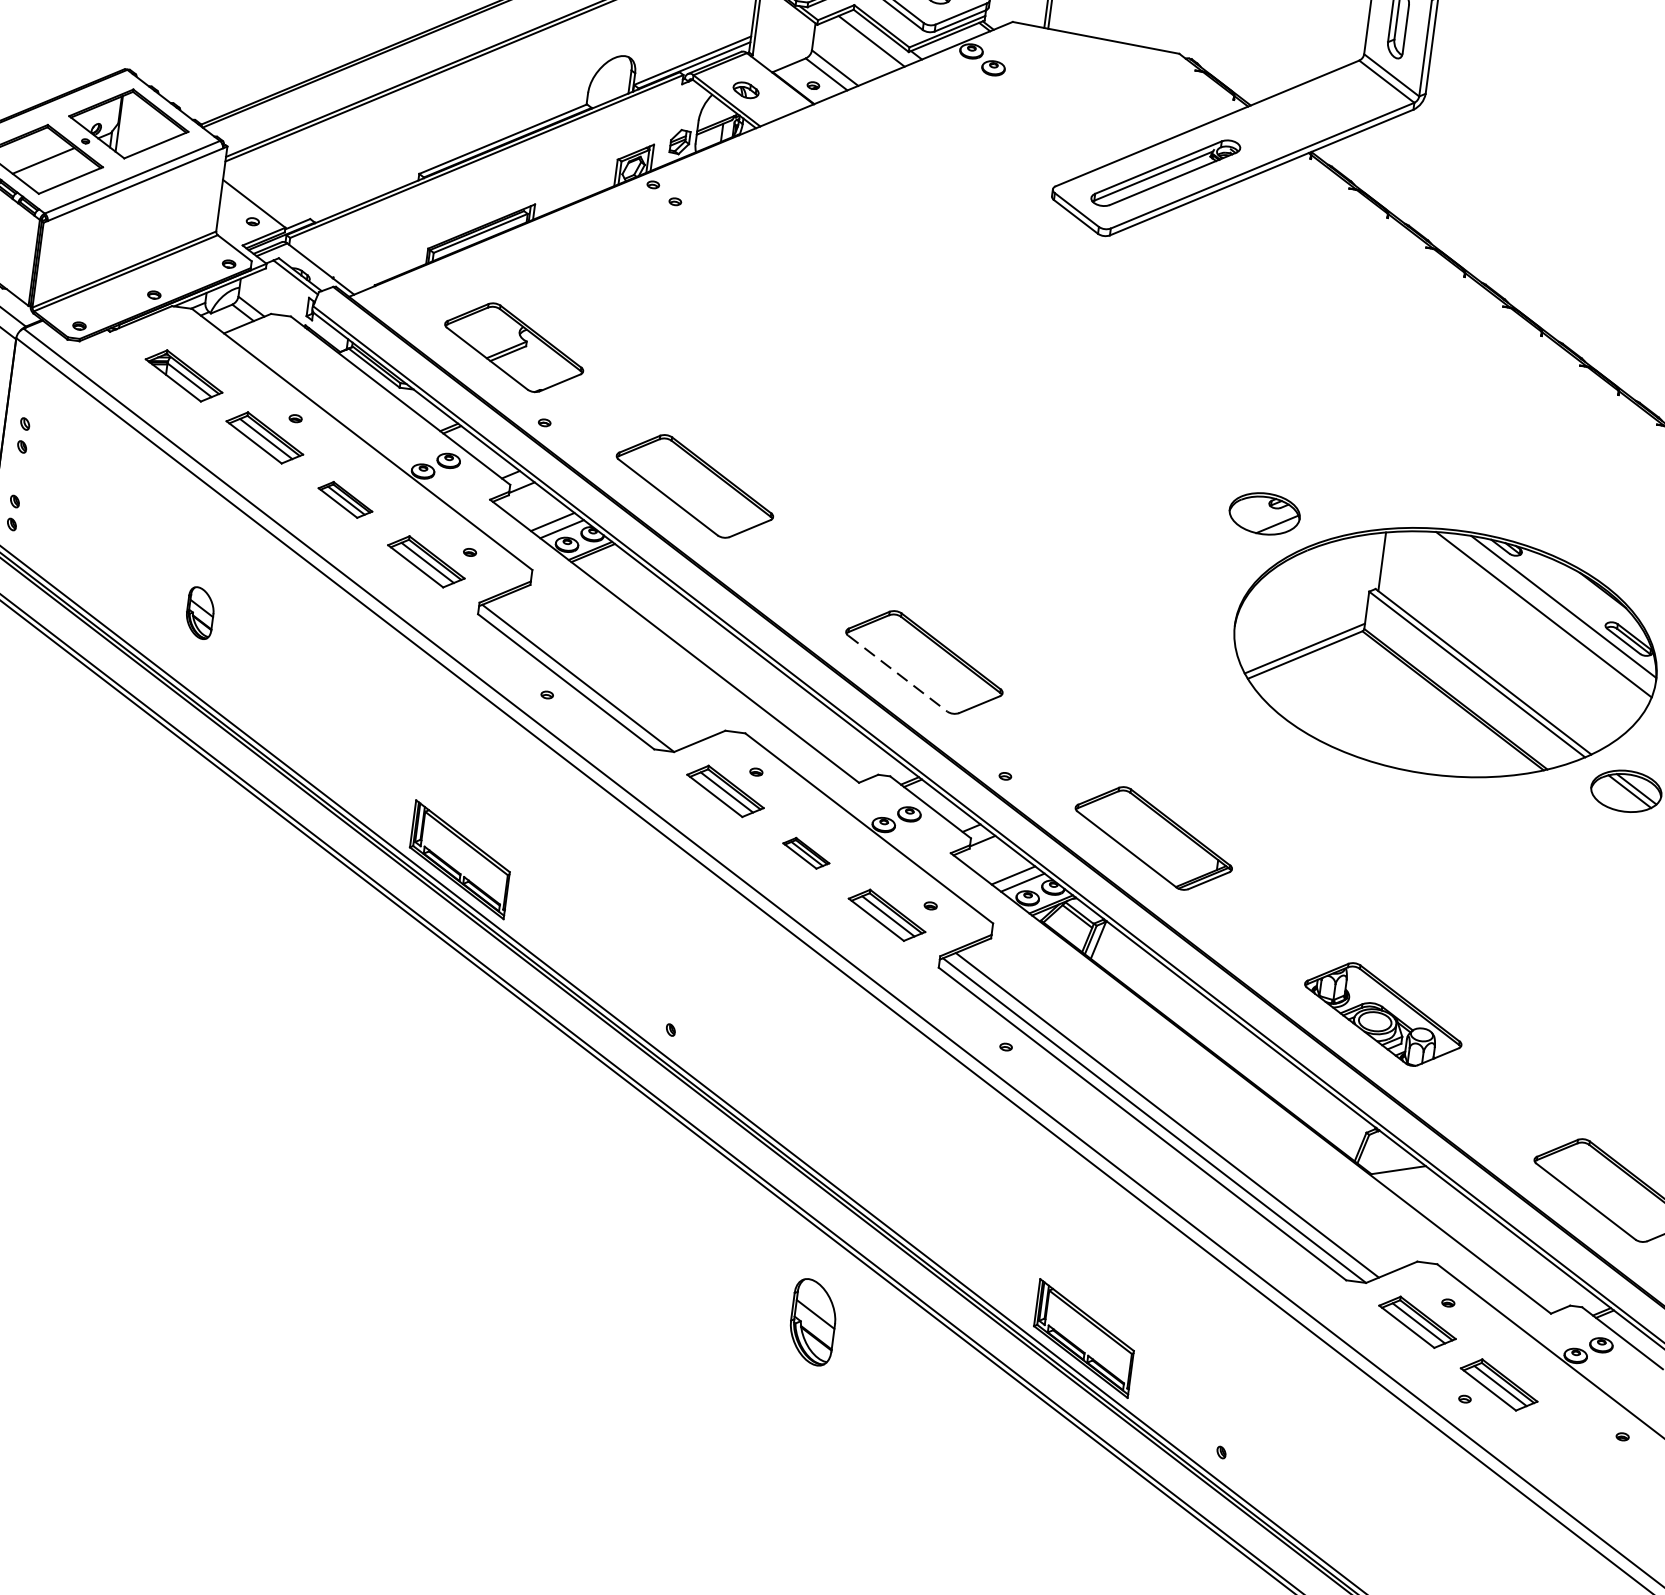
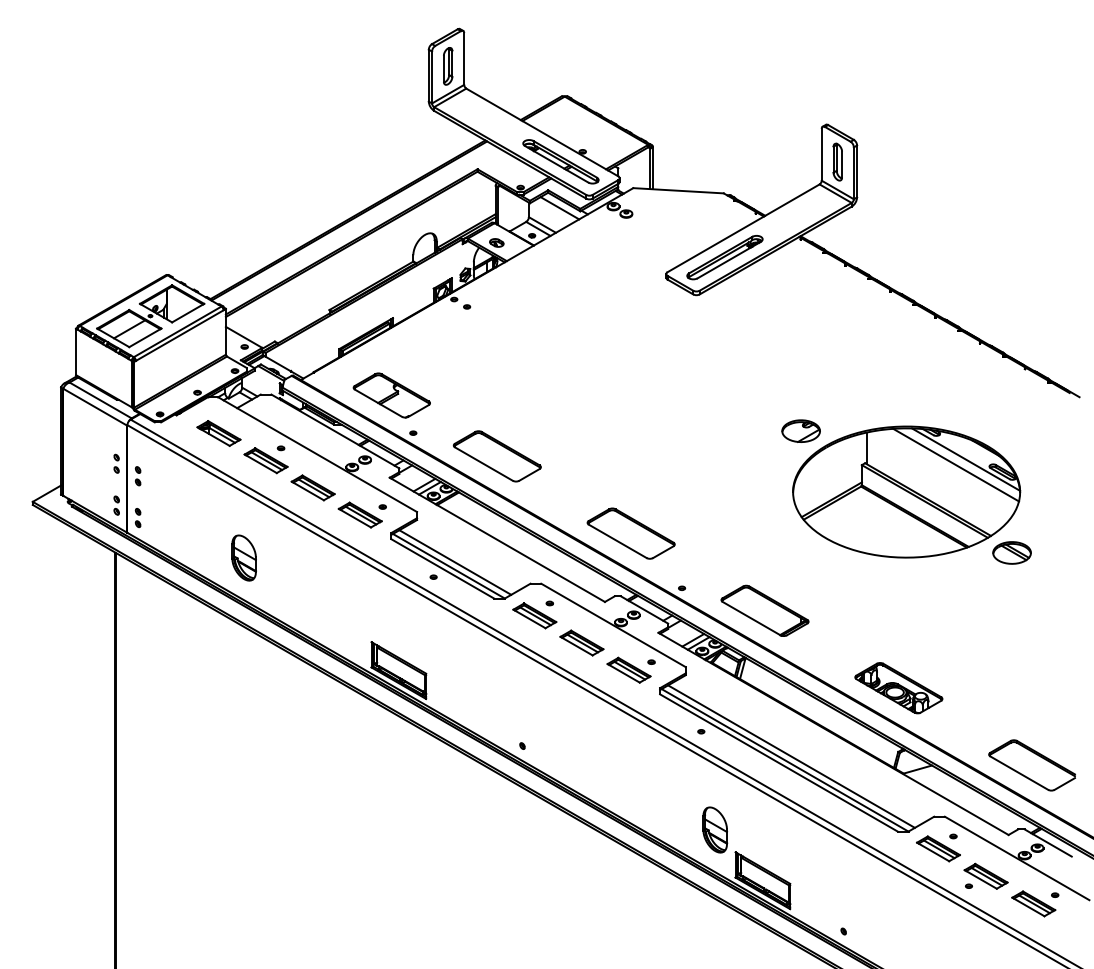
part: (344, 498) -> (312, 487), size x1.43
part: (199, 612) -> (243, 557), size x1.67
line: (591, 673) -> (455, 562), added
line: (898, 673) -> (618, 541), dashed -> solid
part: (805, 852) -> (581, 642), size x1.67
part: (813, 1321) -> (715, 829), moved
part: (1580, 1446) -> (1033, 903), added

